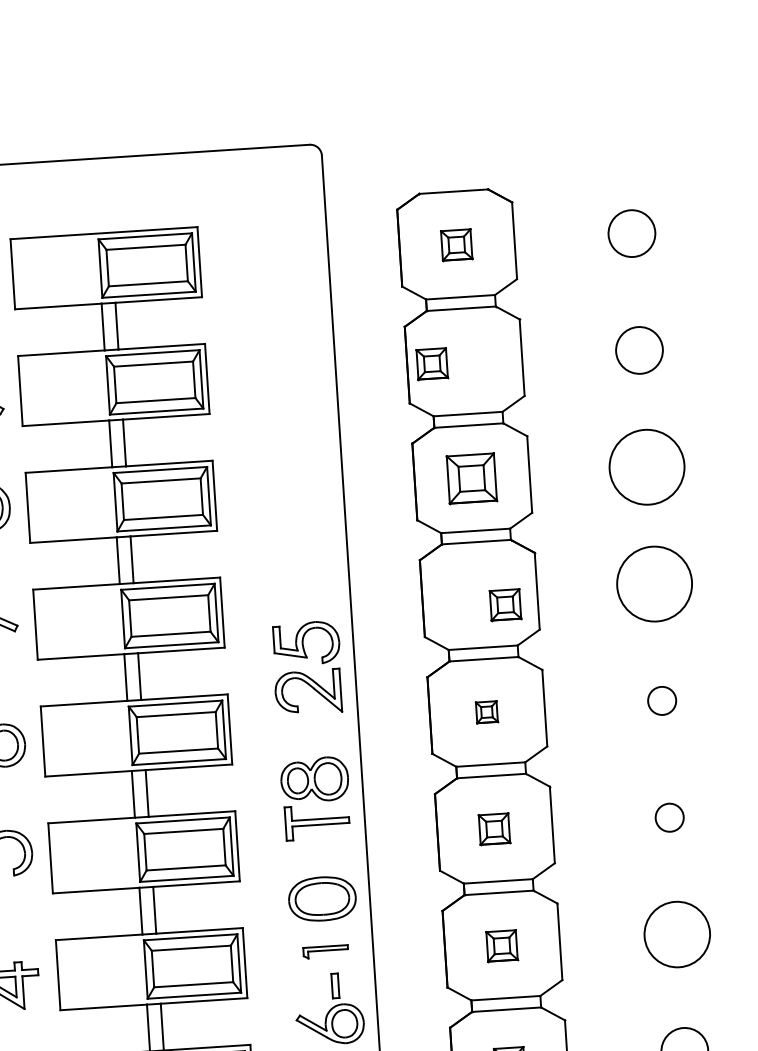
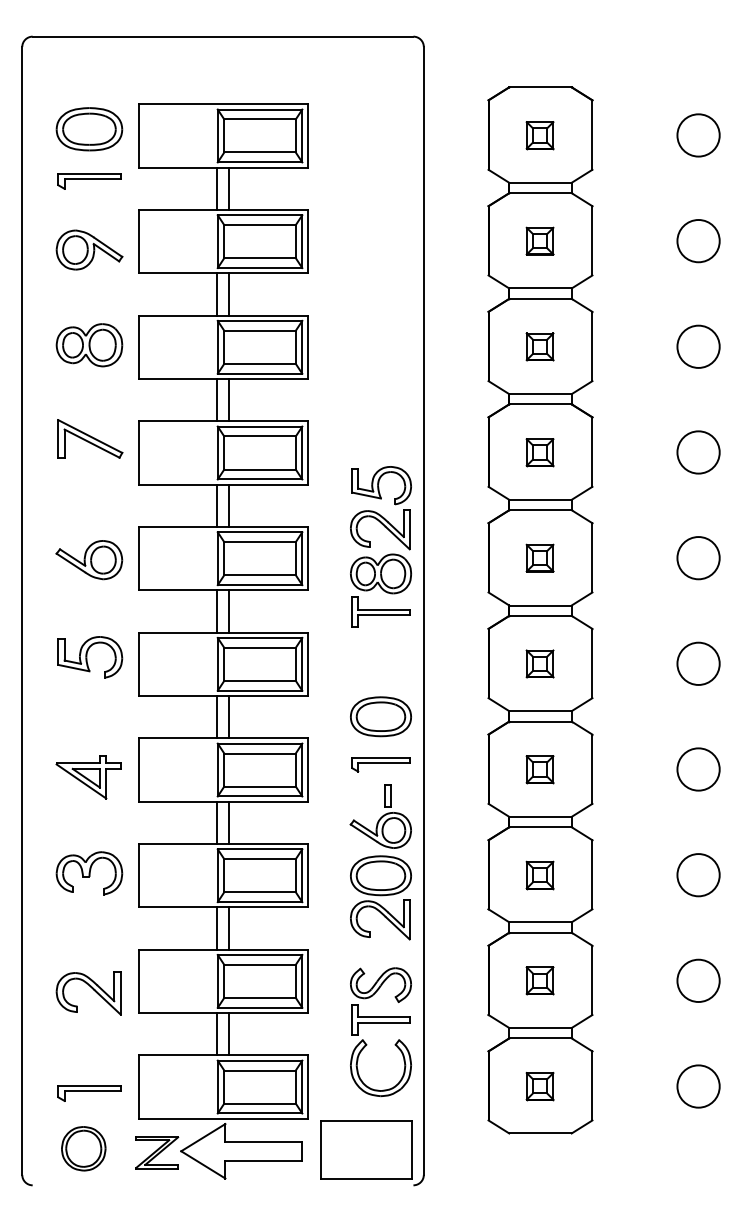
part: (431, 363) -> (539, 240), moved
circle: (646, 466) -> (698, 346), size x0.62
part: (471, 478) -> (539, 346), size x0.62
circle: (654, 584) -> (698, 452), size x0.62
part: (504, 604) -> (539, 452), moved
circle: (662, 701) -> (698, 558), size x1.67
part: (486, 711) -> (539, 557), size x1.43
part: (315, 798) -> (380, 590), moved
circle: (669, 817) -> (698, 663), size x1.67
circle: (677, 934) -> (698, 769), size x0.71
part: (325, 951) -> (380, 764), size x1.43

